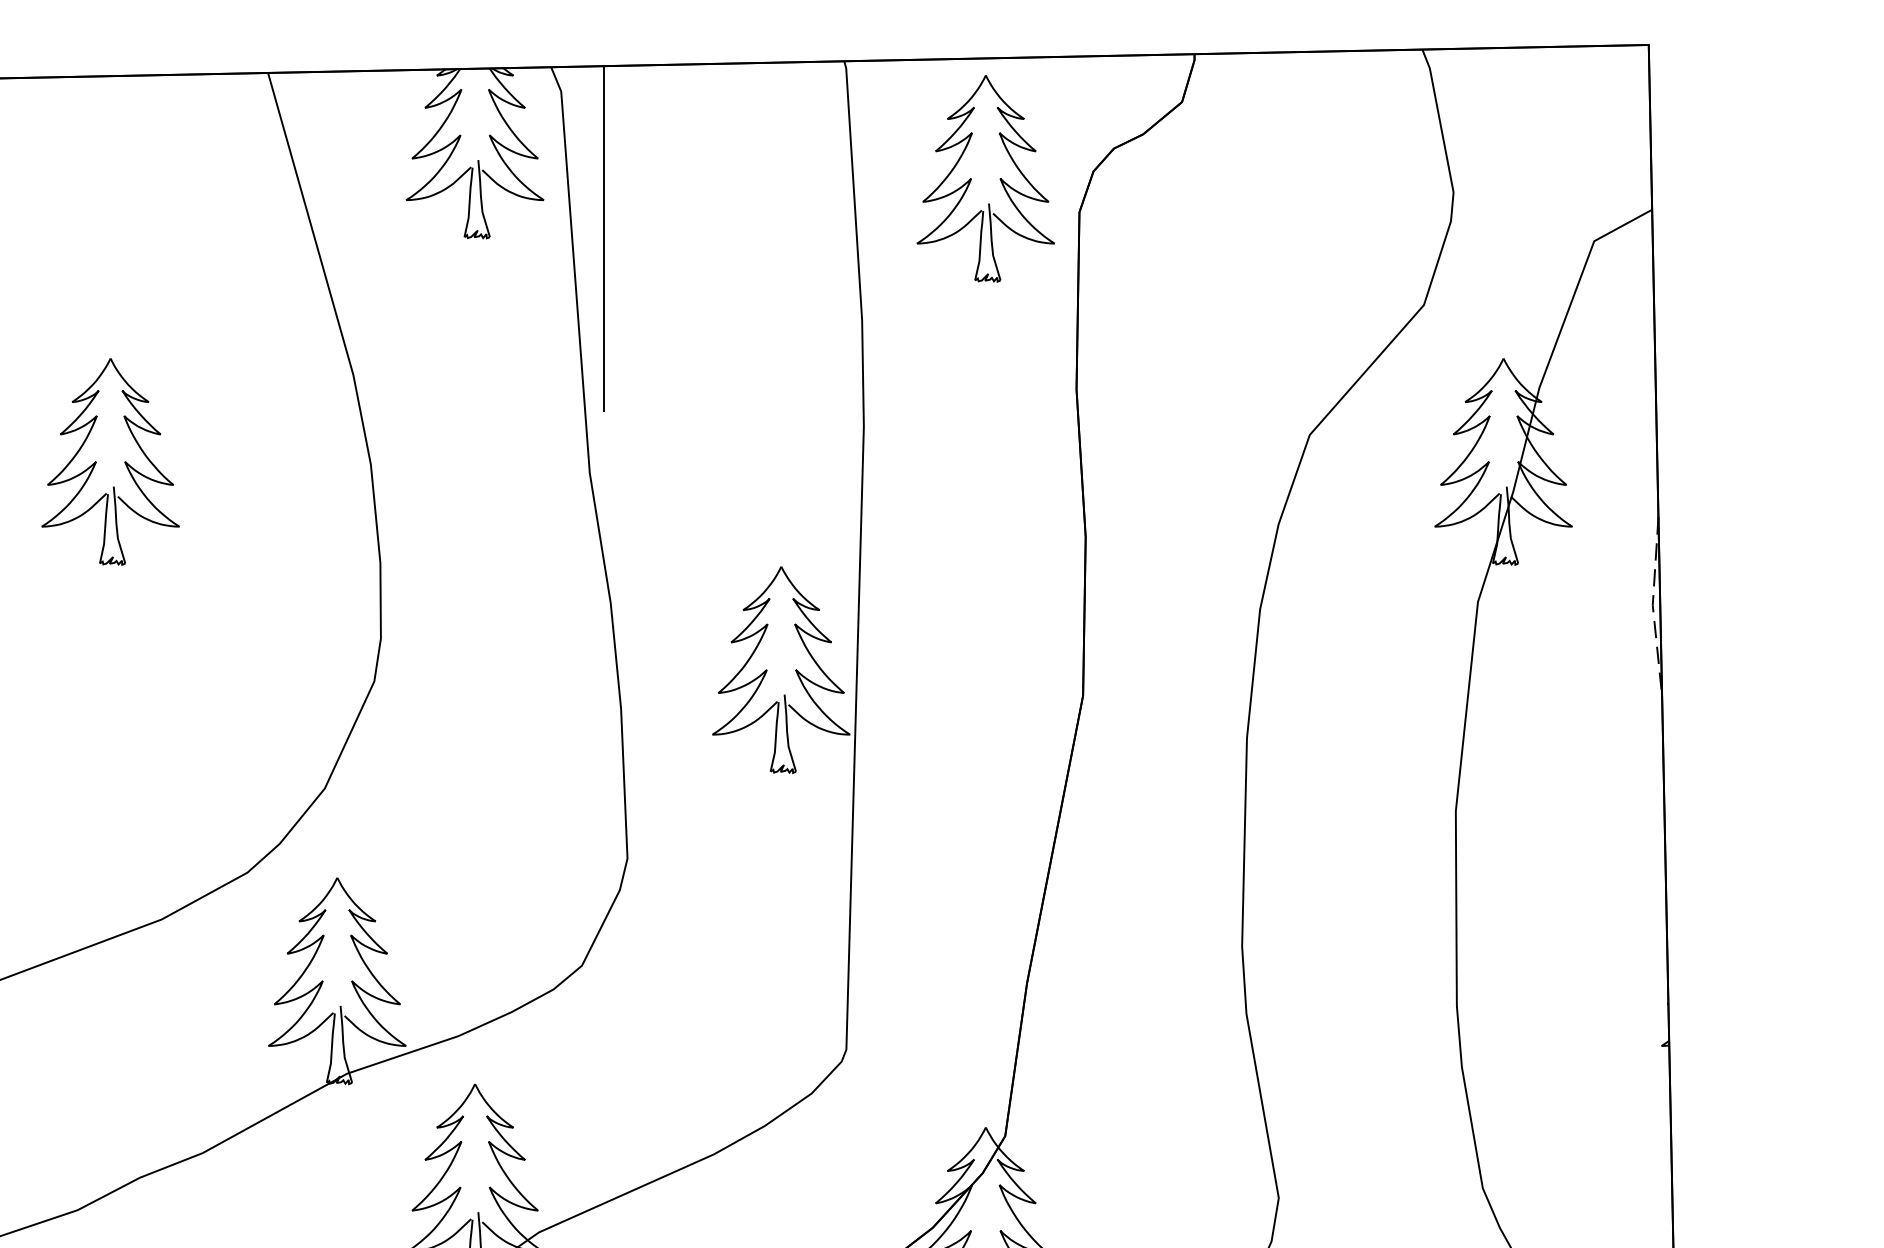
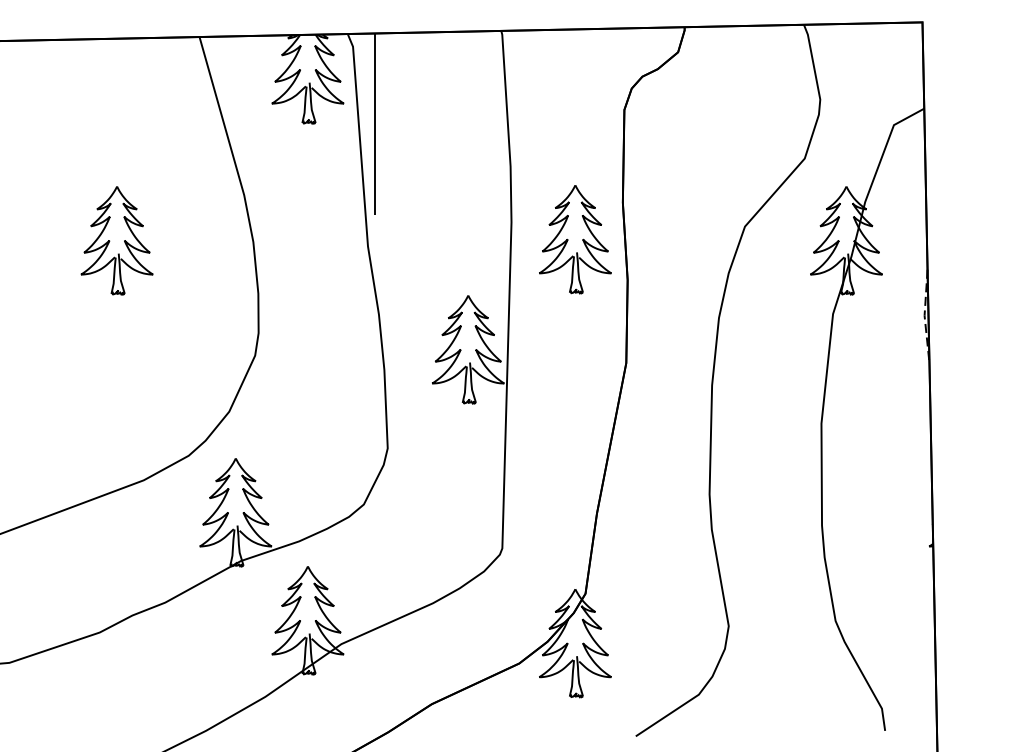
part: (986, 178) -> (575, 239), moved

